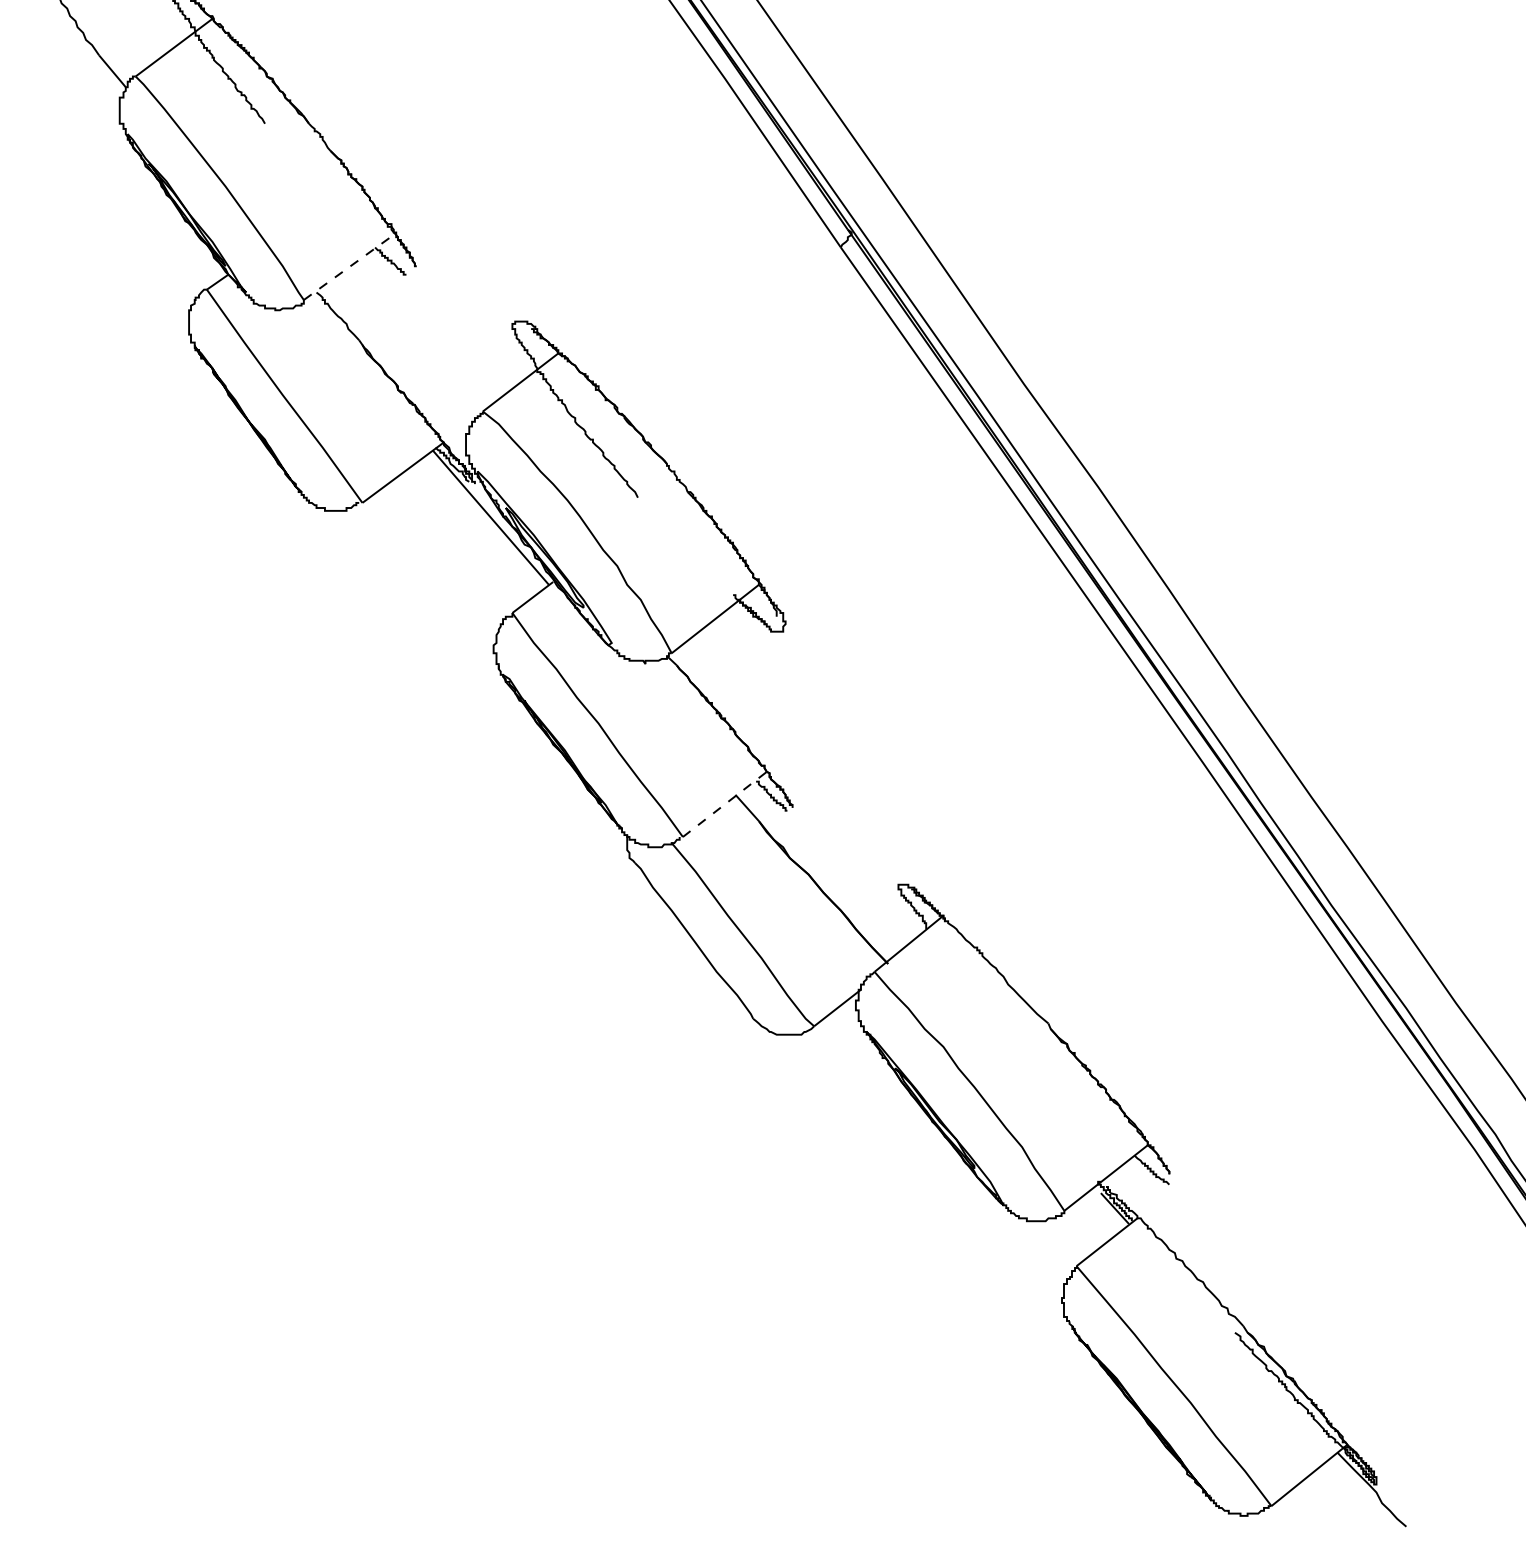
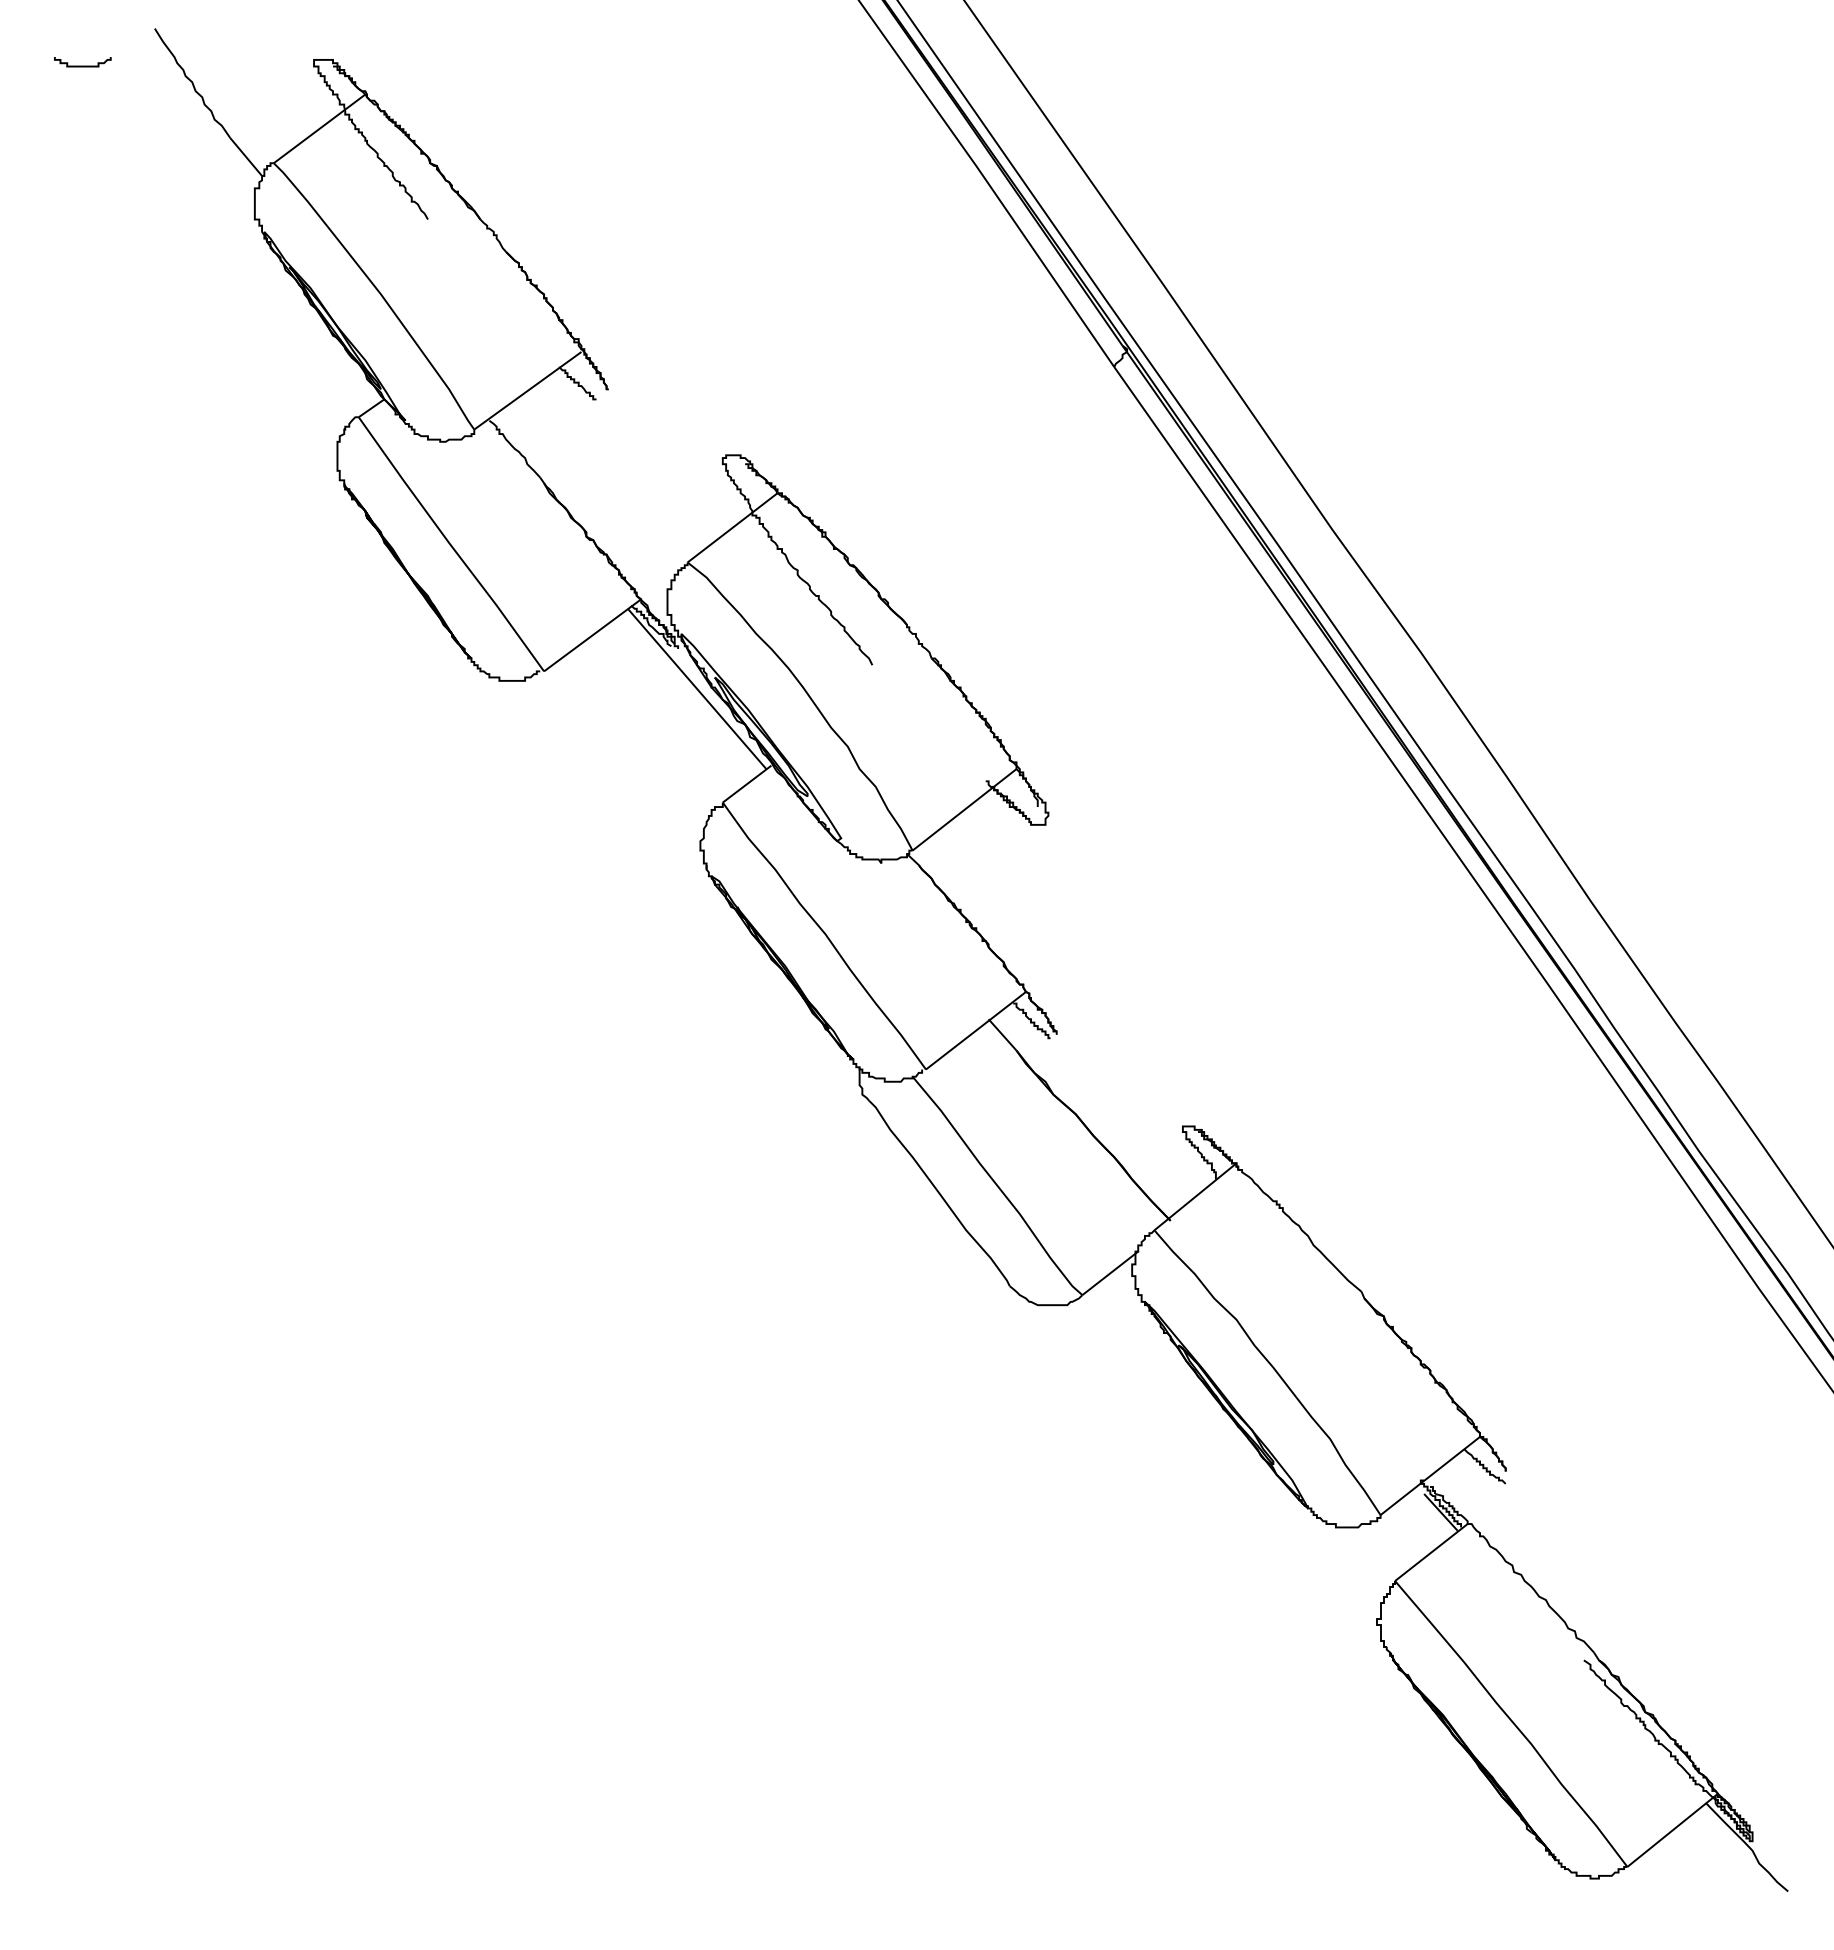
line: (349, 267) -> (528, 390), dashed -> solid
line: (725, 804) -> (976, 1030), dashed -> solid

